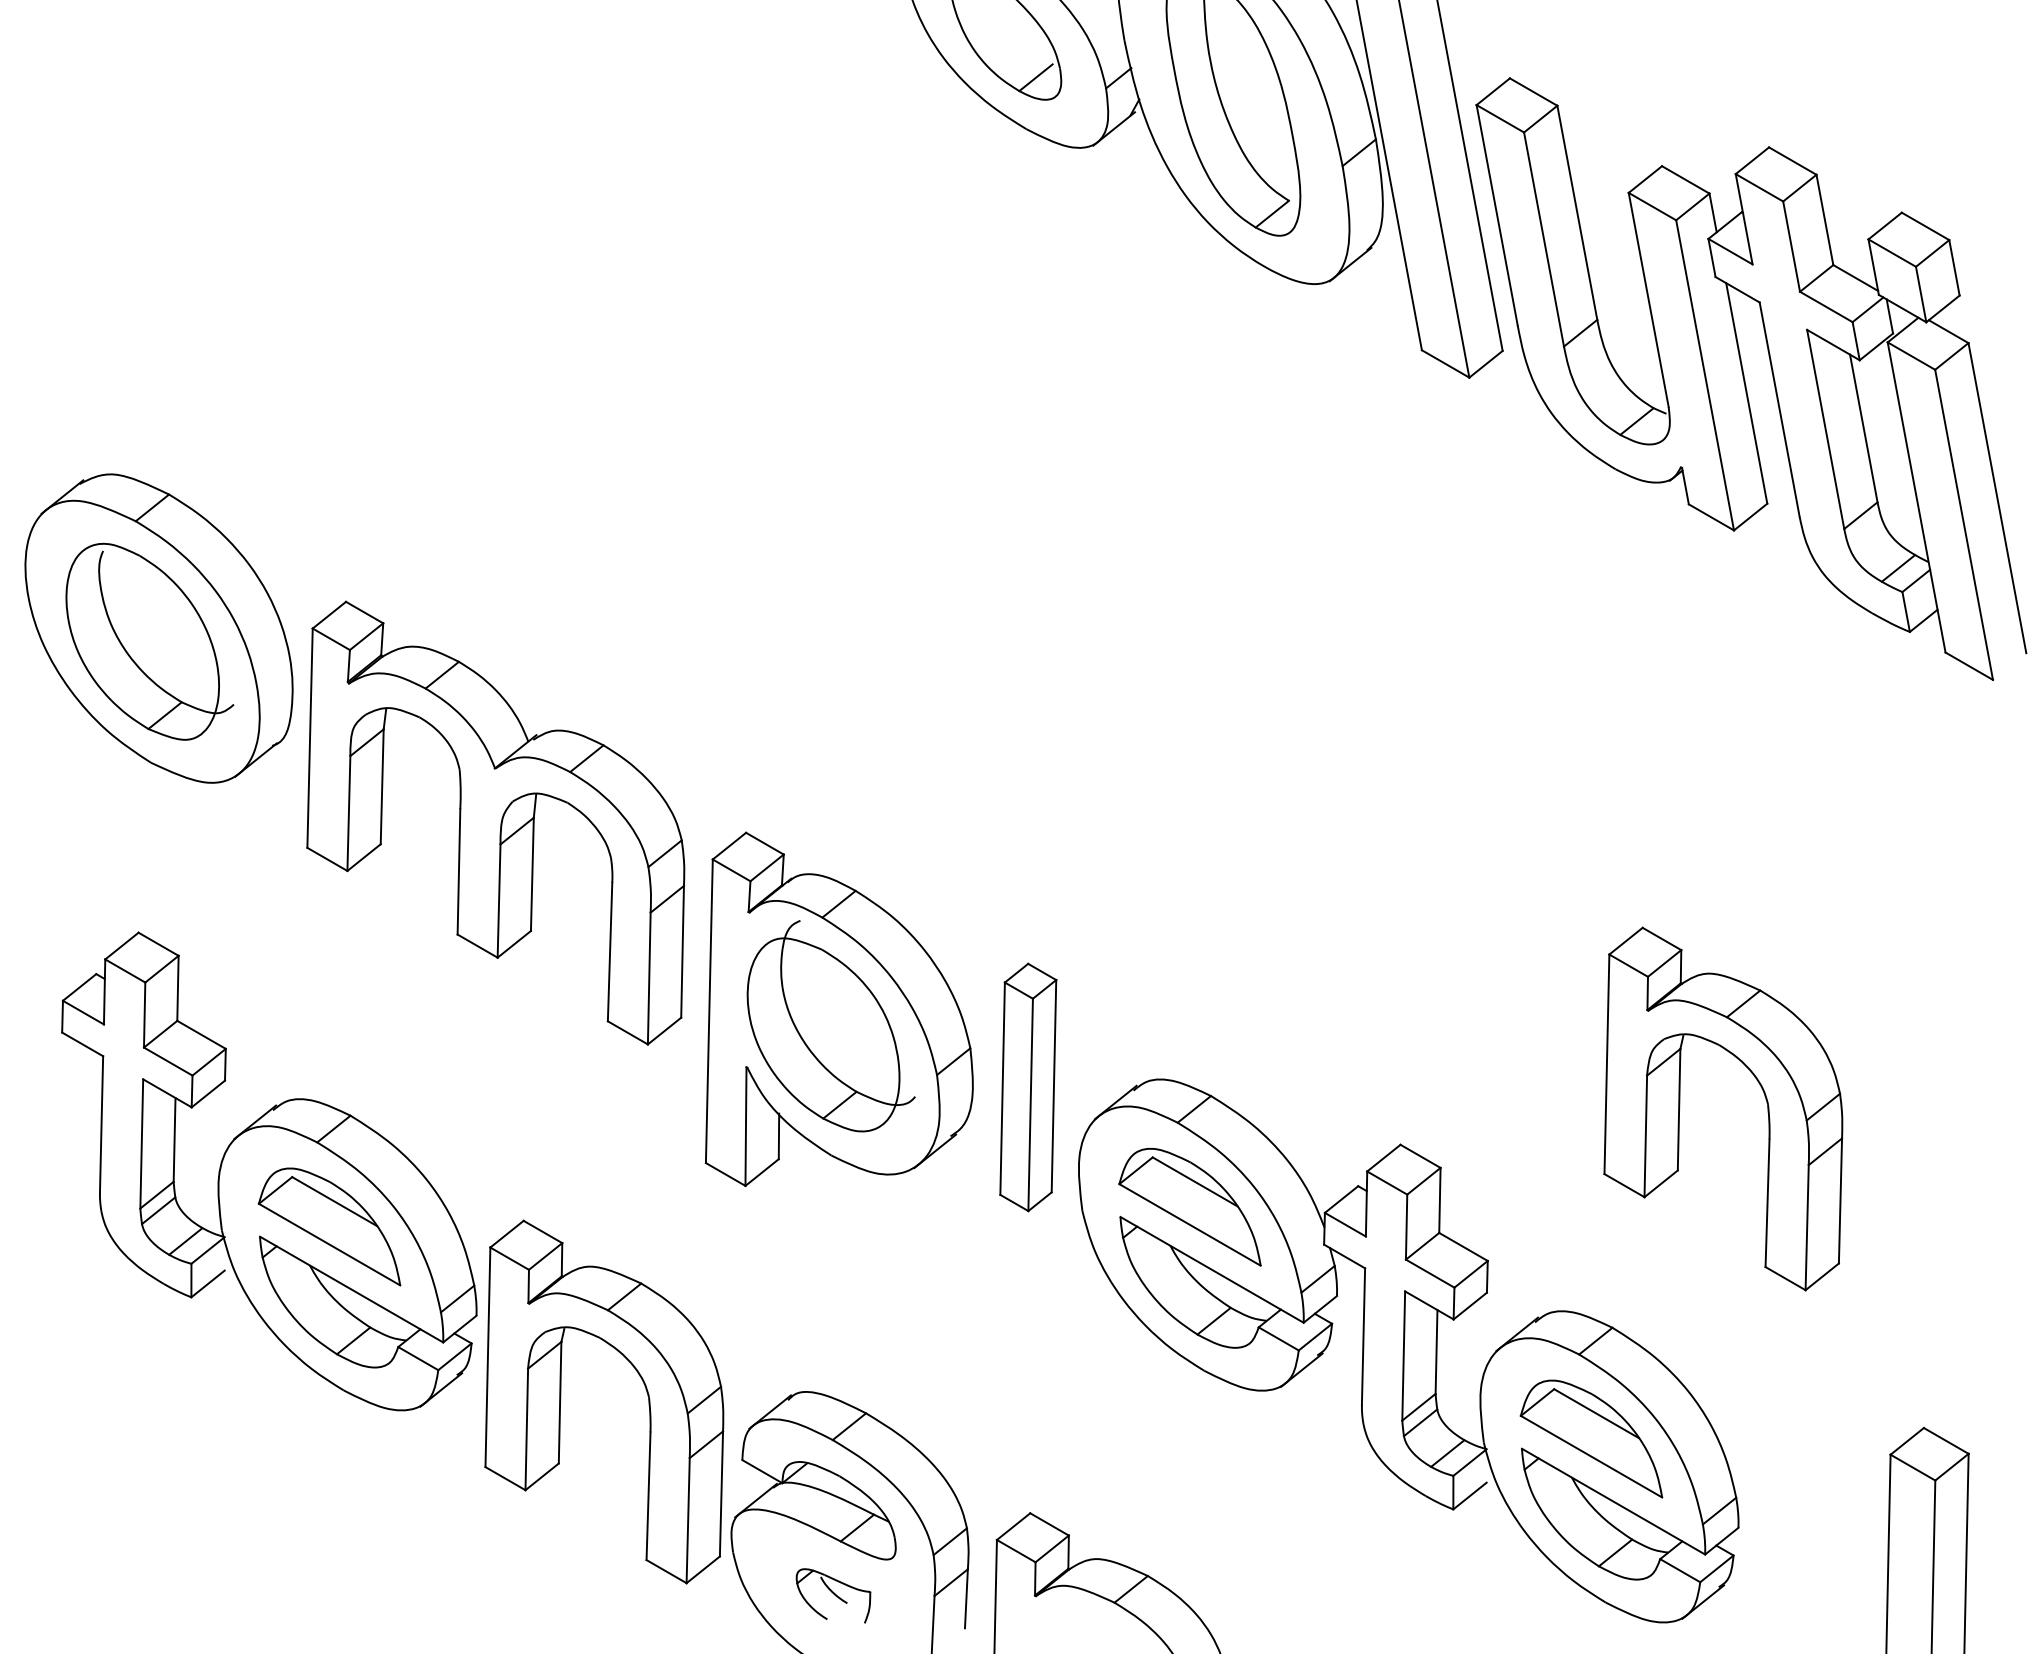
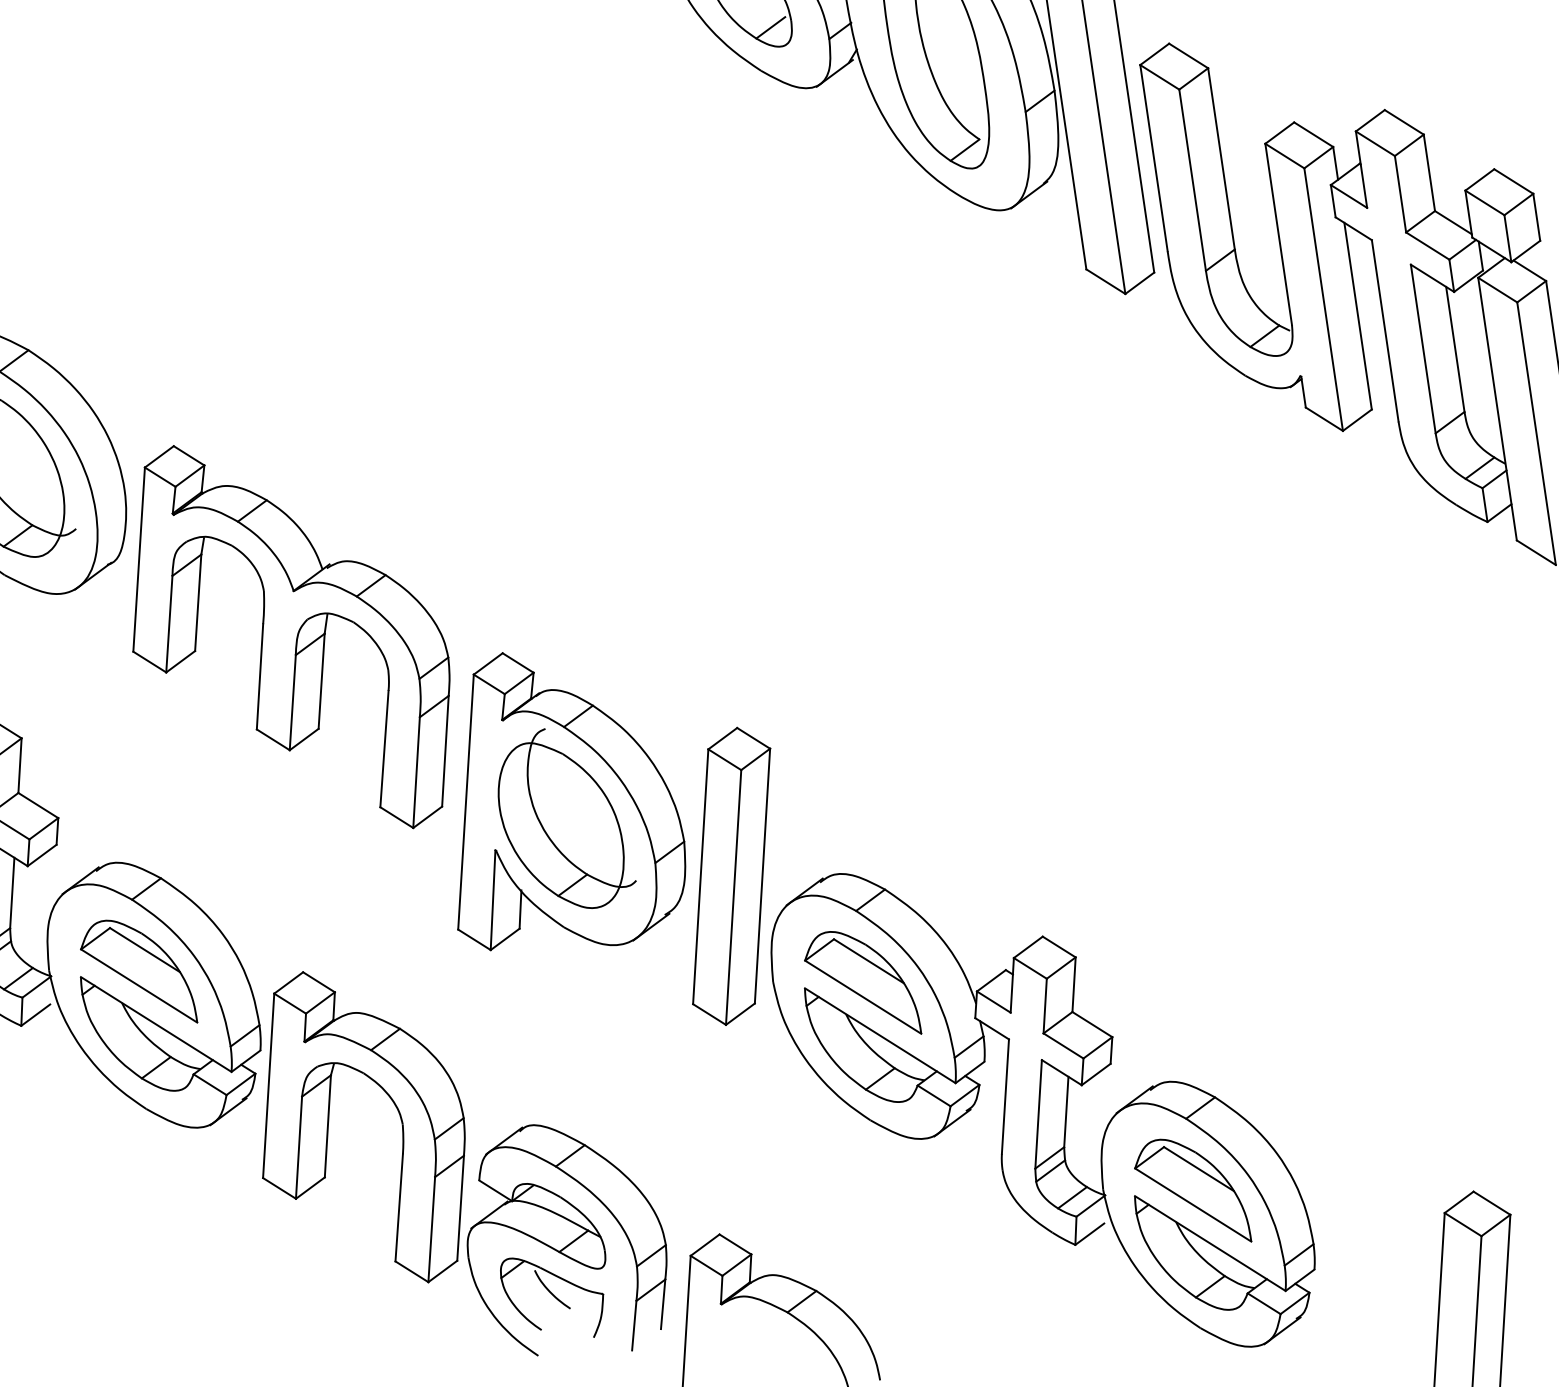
part: (1028, 1087) -> (731, 876), size x1.43
part: (1763, 1093) -> (1349, 905), removed
part: (833, 1595) -> (551, 1297), size x1.67

